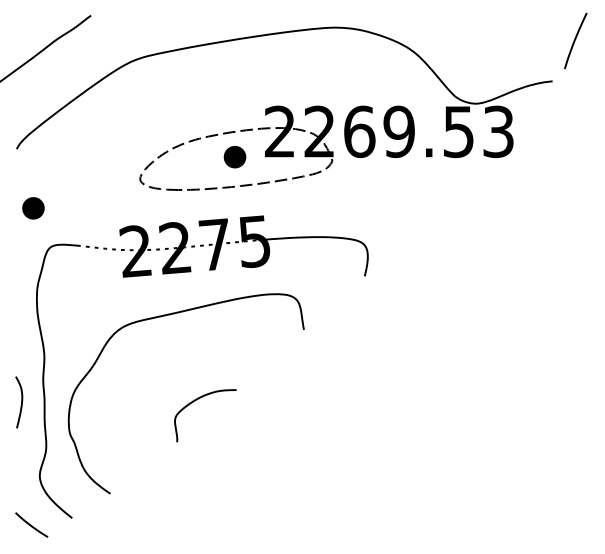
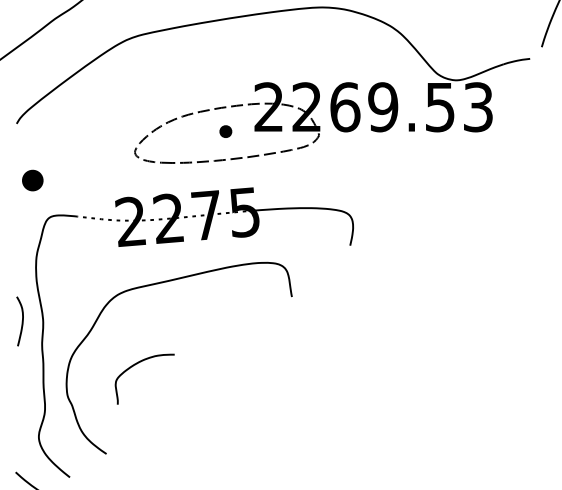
part: (234, 157) -> (225, 131), size x0.6
curve: (197, 400) -> (137, 364), moved
curve: (21, 402) -> (22, 321), moved

